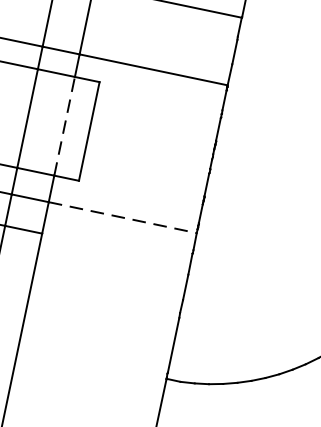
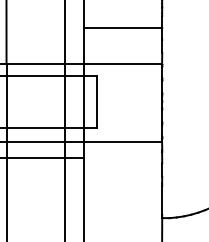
line: (65, 126) -> (84, 101), dashed -> solid
line: (123, 217) -> (123, 141), dashed -> solid

